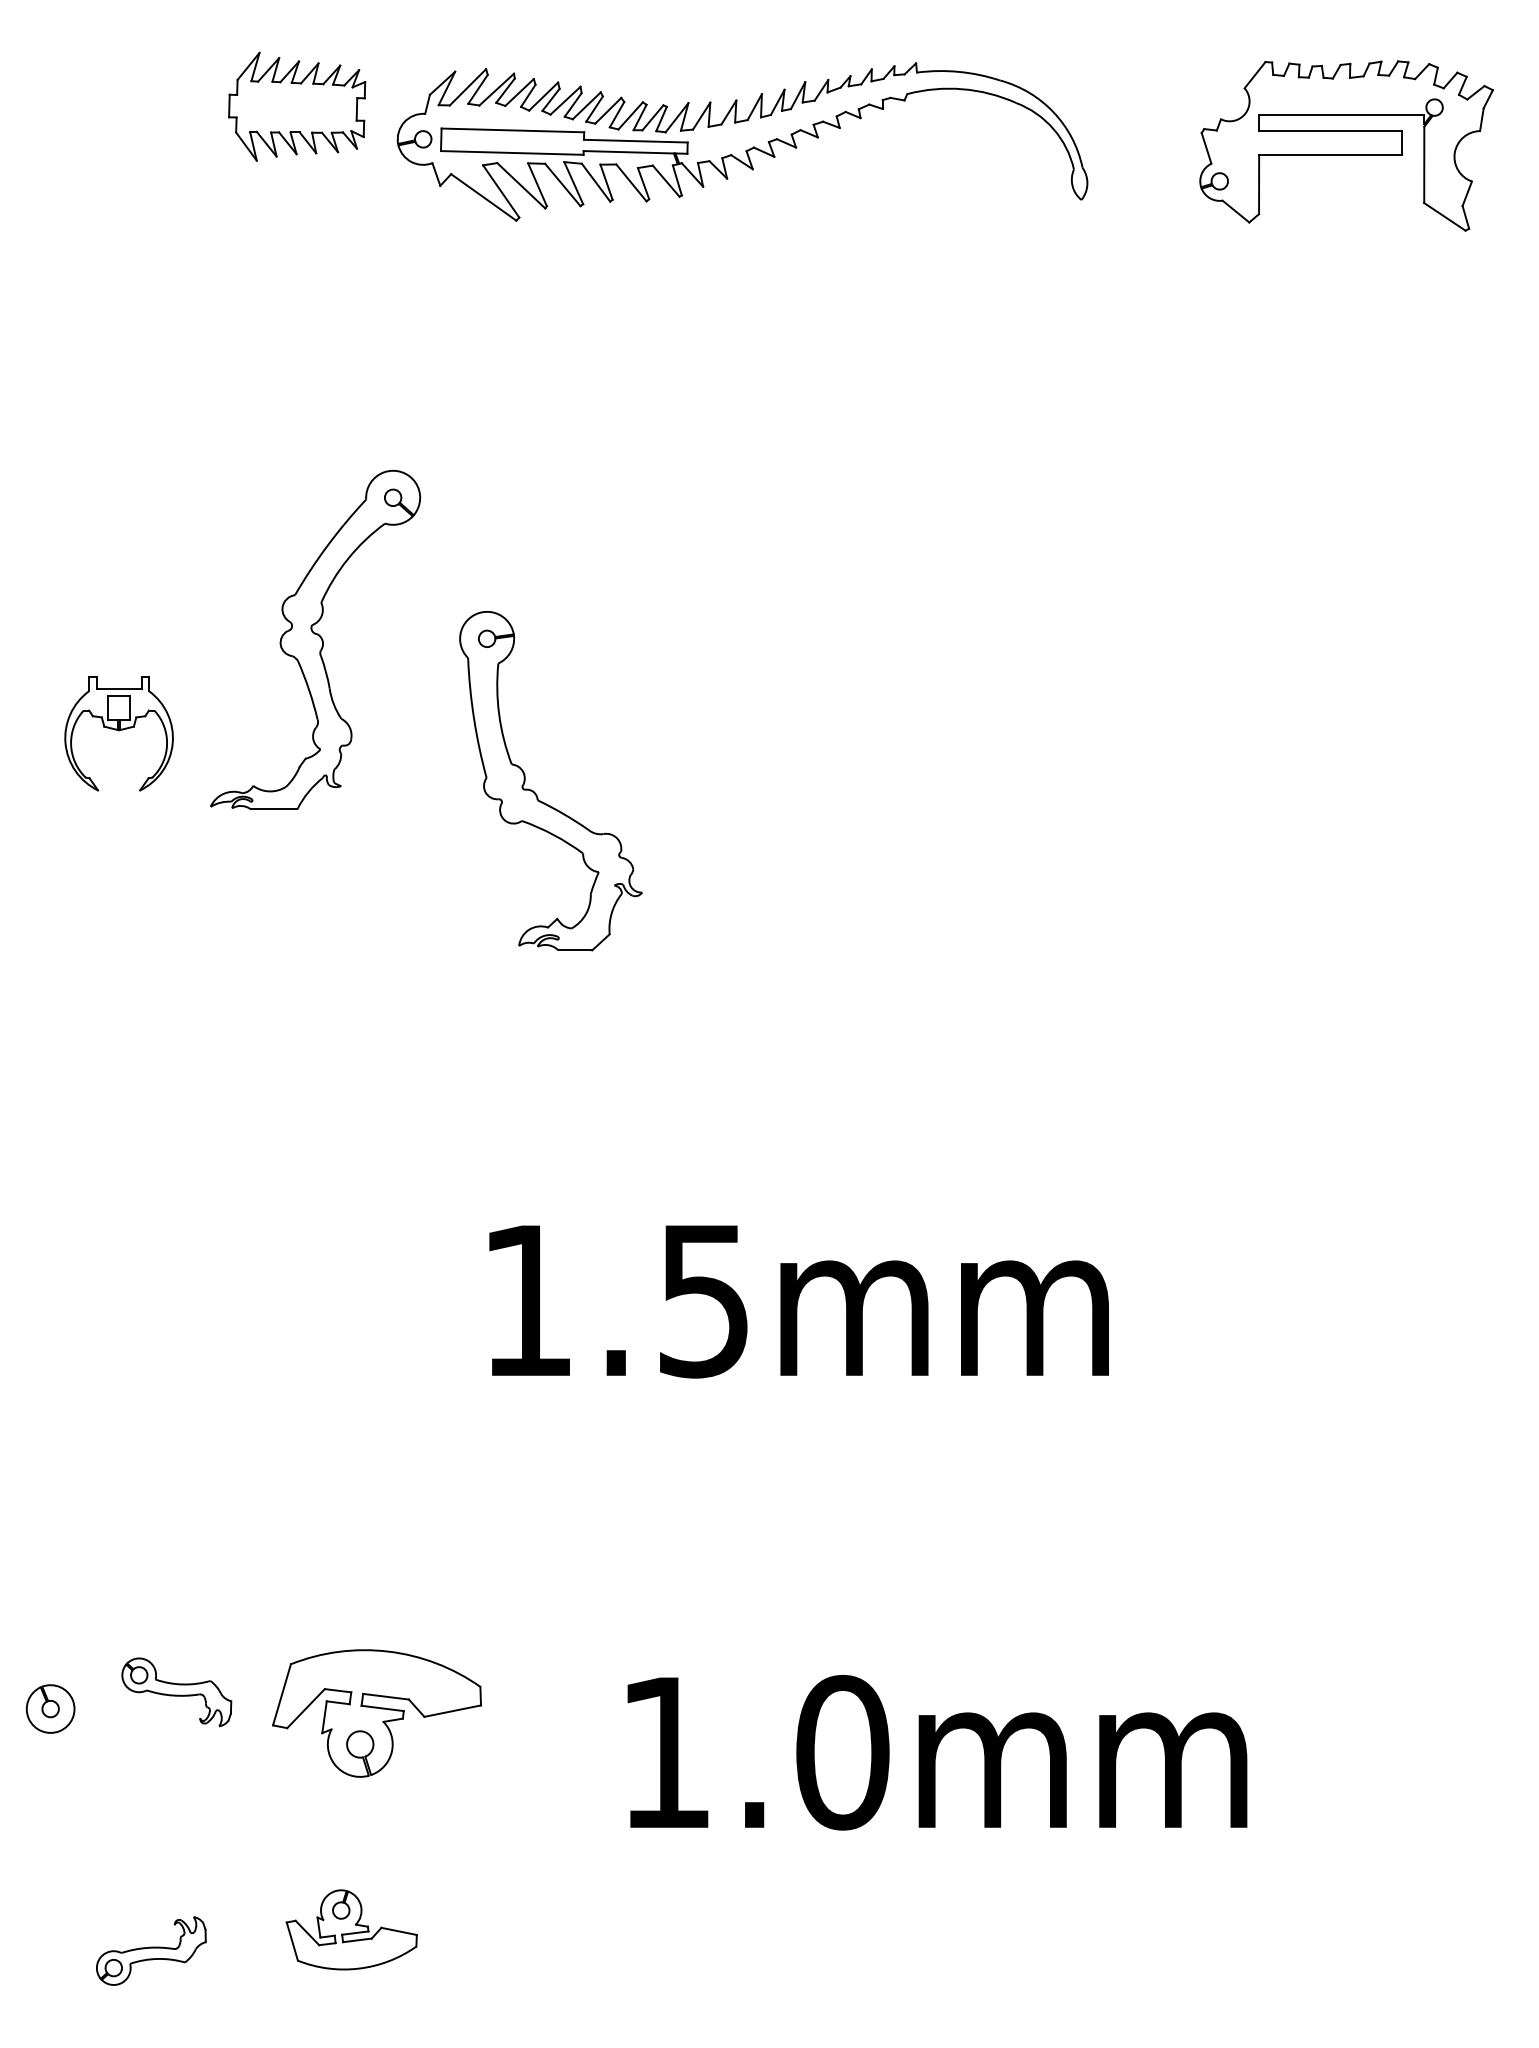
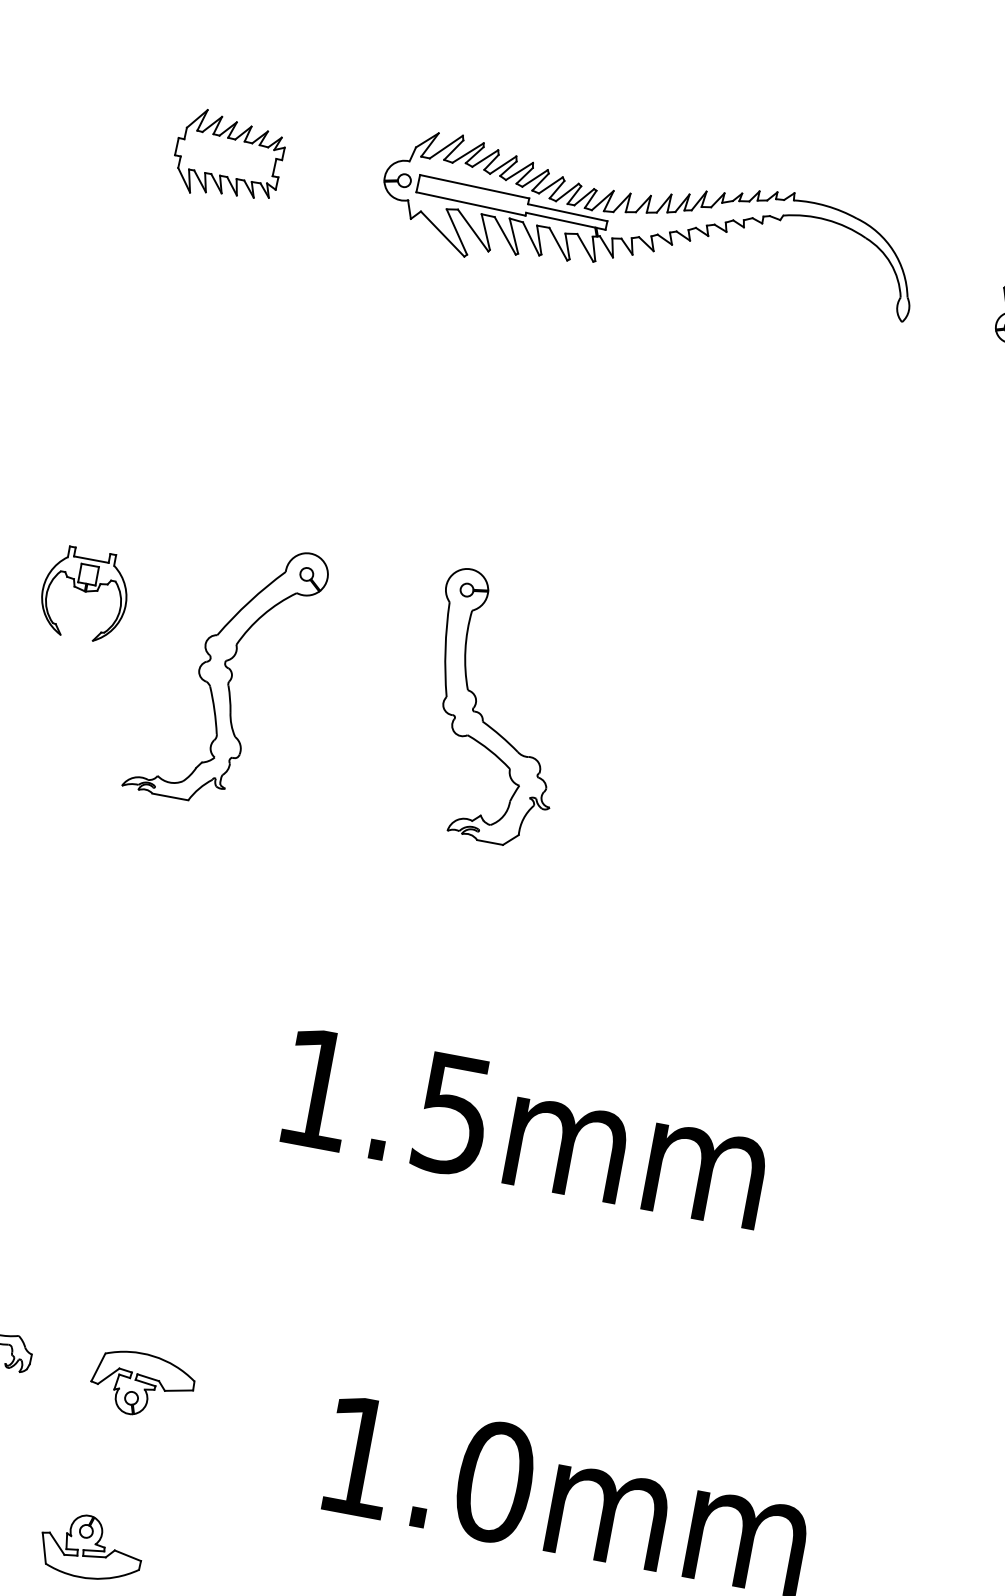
part: (297, 106) -> (229, 156), moved
part: (315, 639) -> (226, 672), moved
part: (536, 793) -> (482, 716), moved
part: (377, 1713) -> (142, 1385), size x0.62

